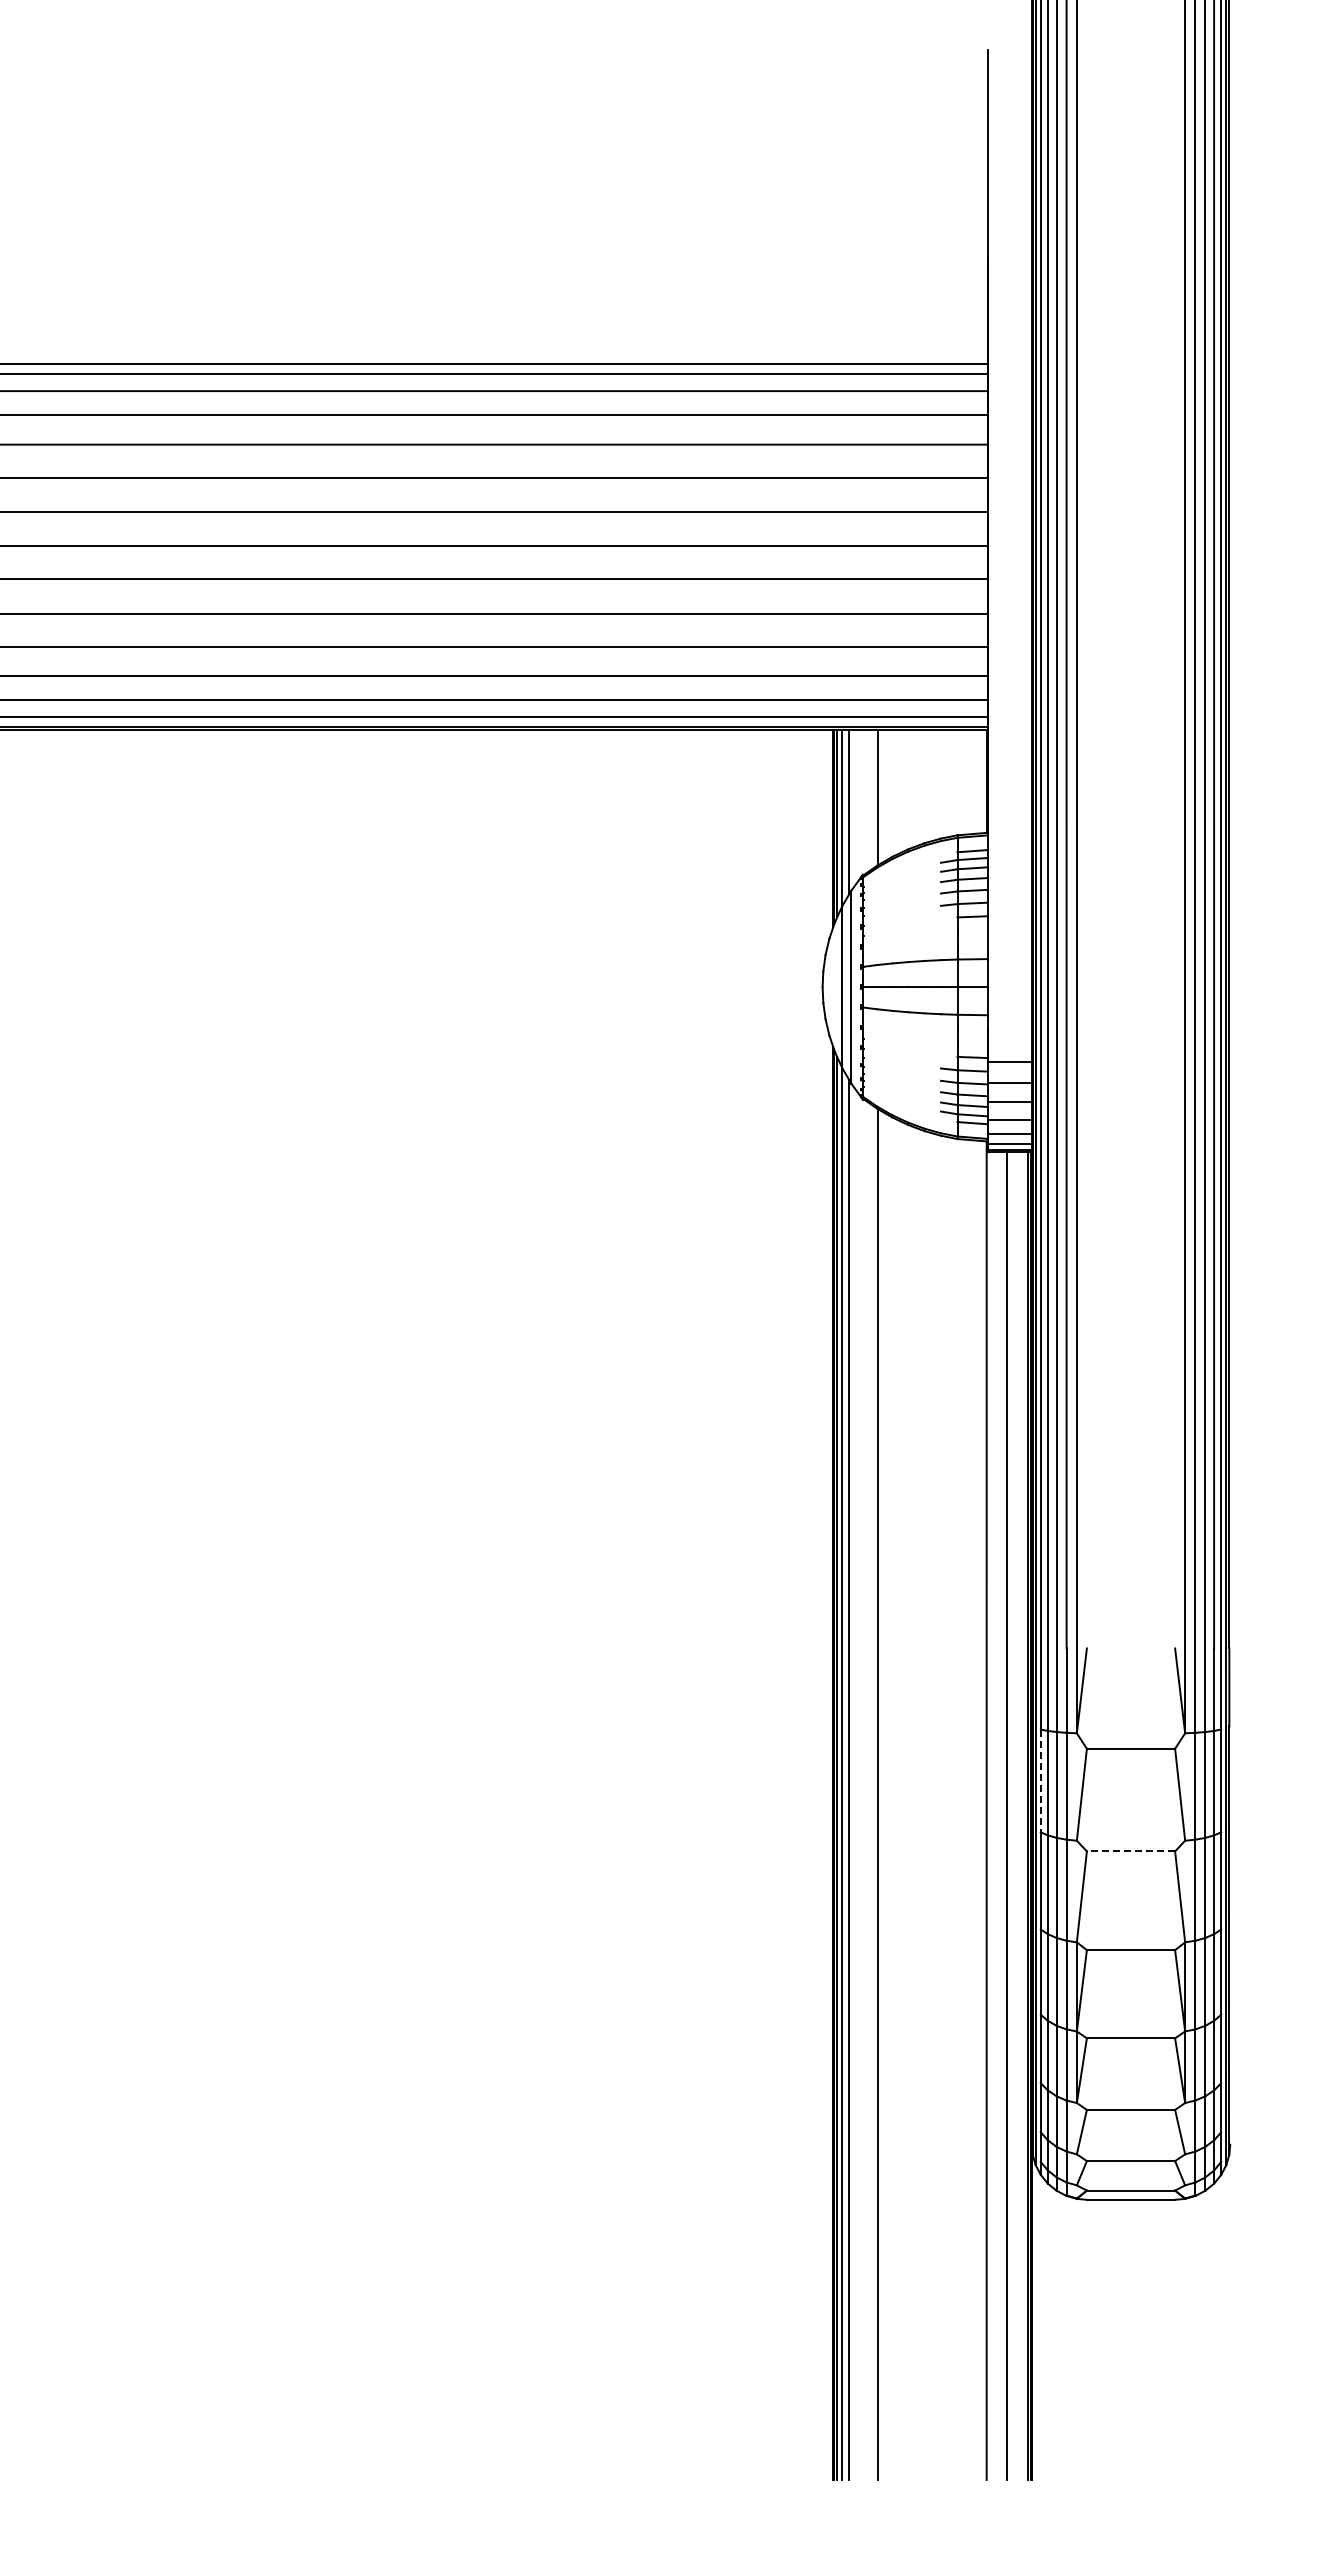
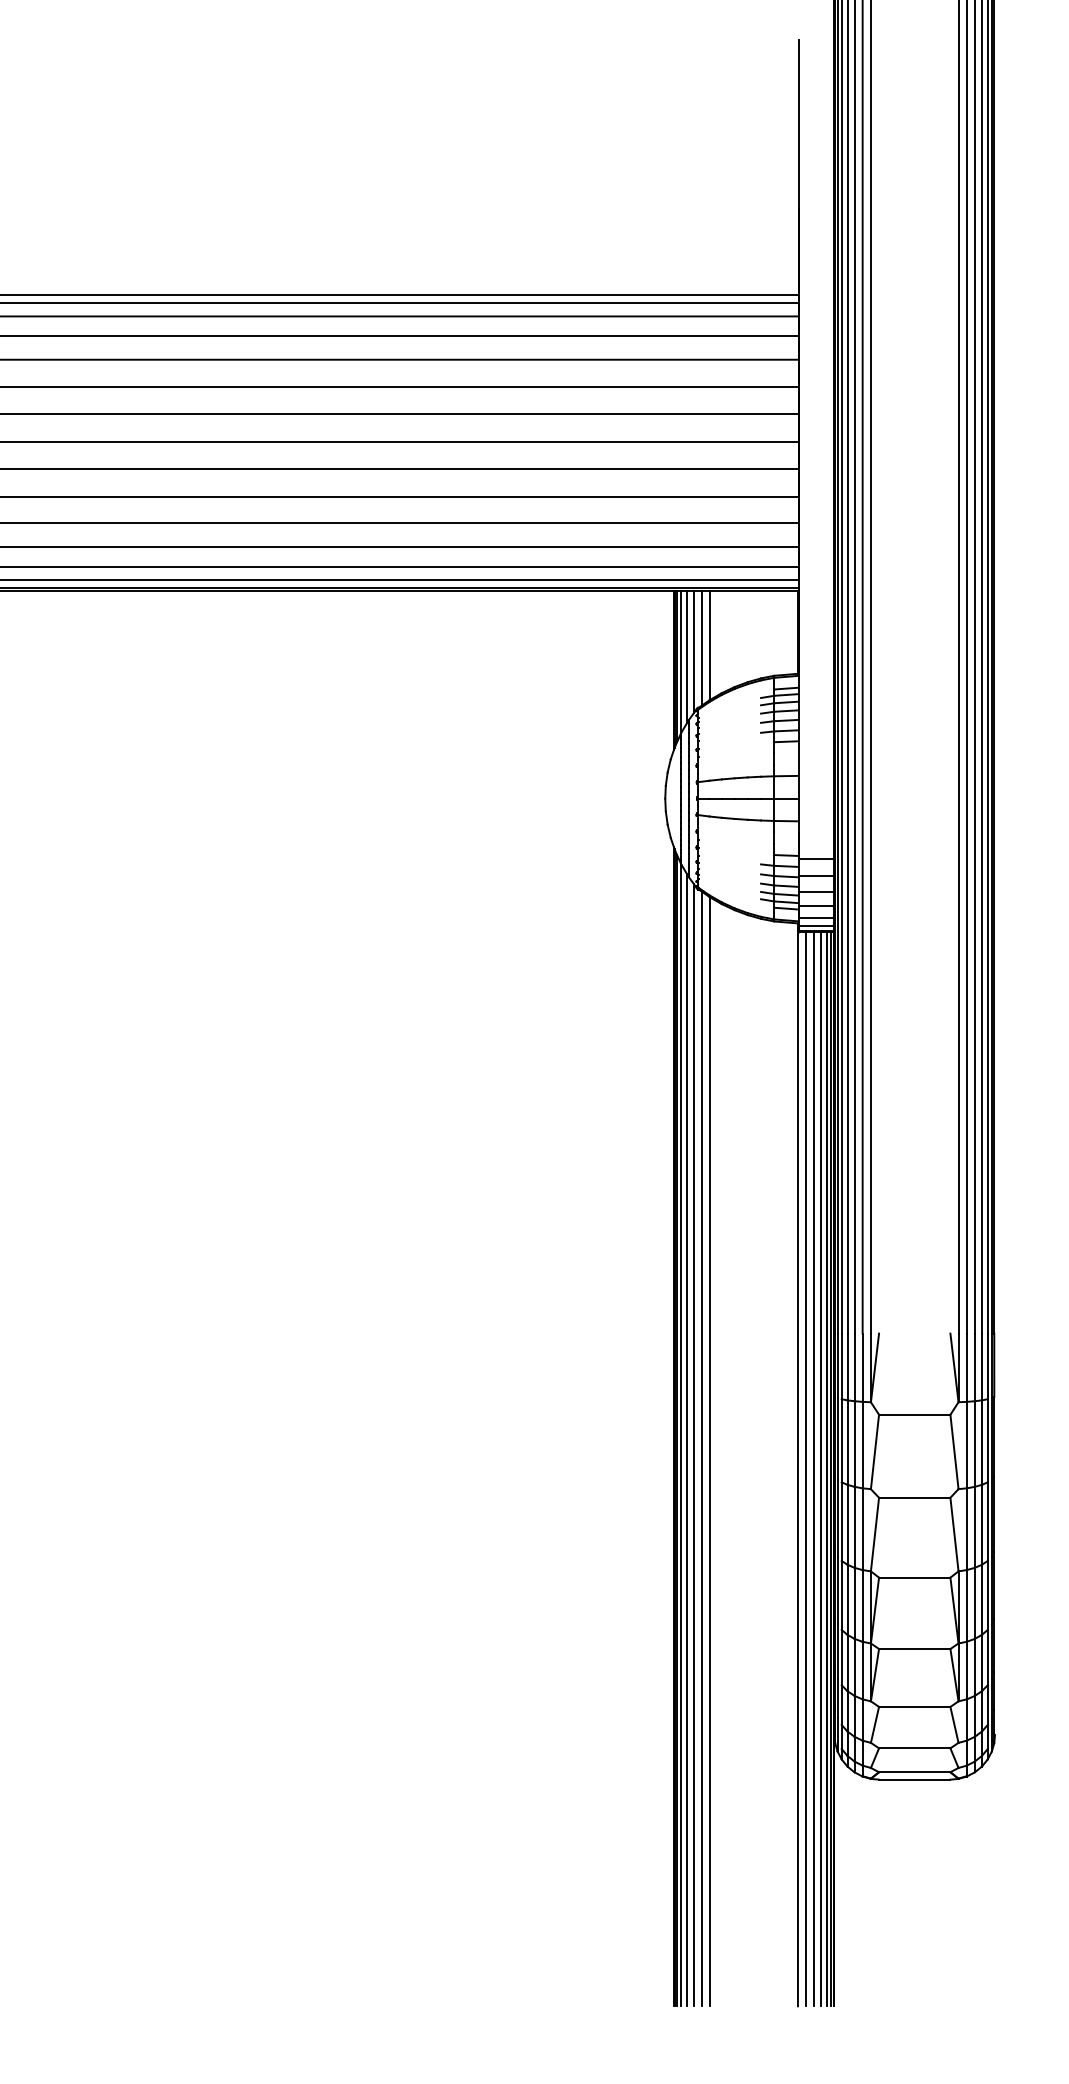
line: (868, 801) -> (702, 648), added
line: (858, 805) -> (694, 651), added
line: (1040, 1781) -> (841, 1441), dashed -> solid
line: (858, 1786) -> (694, 1445), added
line: (868, 1790) -> (702, 1448), added
line: (996, 1815) -> (805, 1468), added
line: (1015, 1815) -> (821, 1468), added
line: (1022, 1815) -> (826, 1468), added
line: (1130, 1851) -> (914, 1497), dashed -> solid

